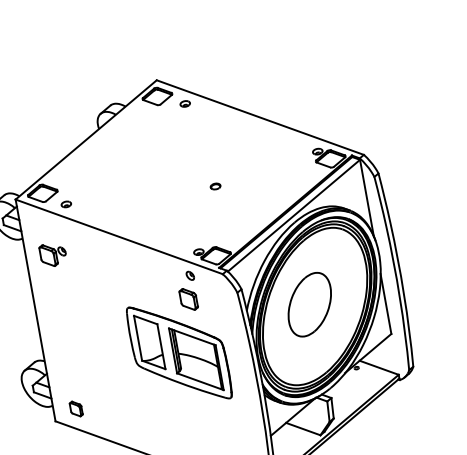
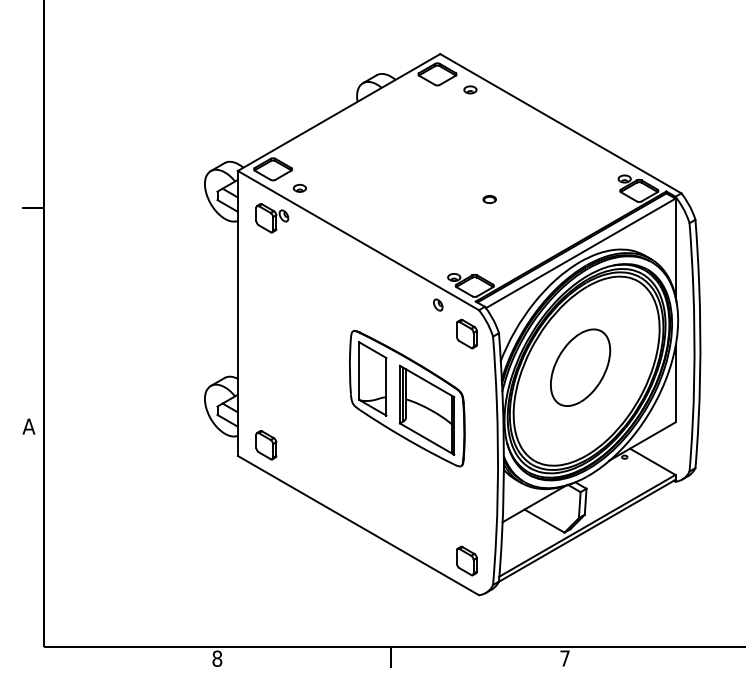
part: (53, 255) -> (272, 218), moved
part: (188, 299) -> (466, 333), moved
part: (76, 409) -> (266, 445), size x1.43

